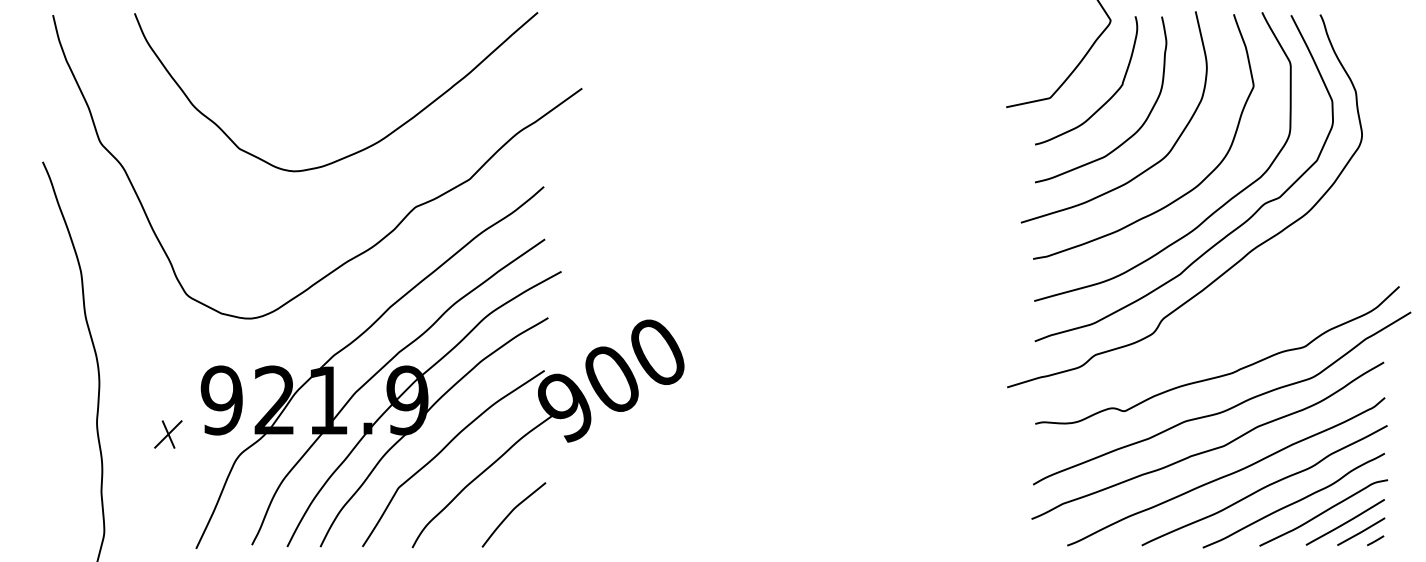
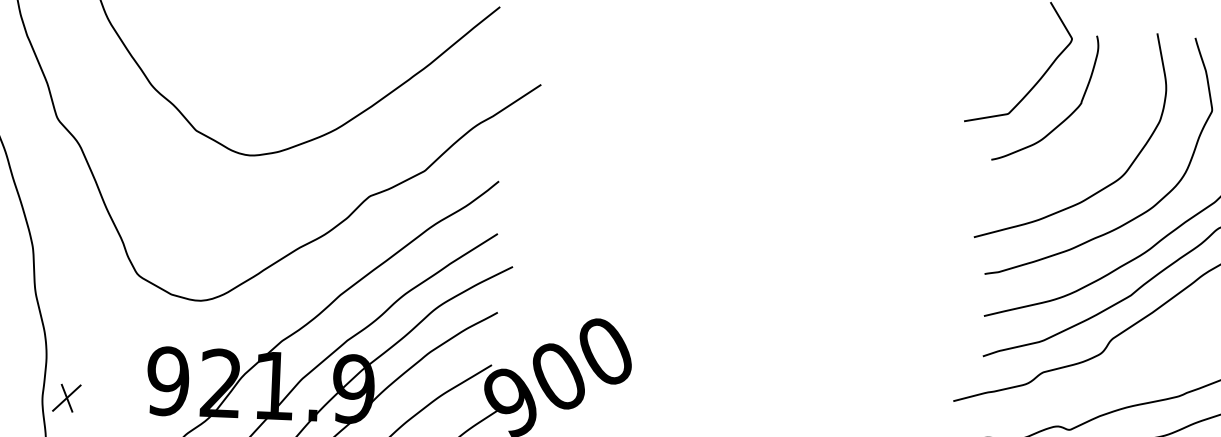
curve: (1128, 137) -> (1084, 156), removed
part: (168, 434) -> (66, 398), moved

